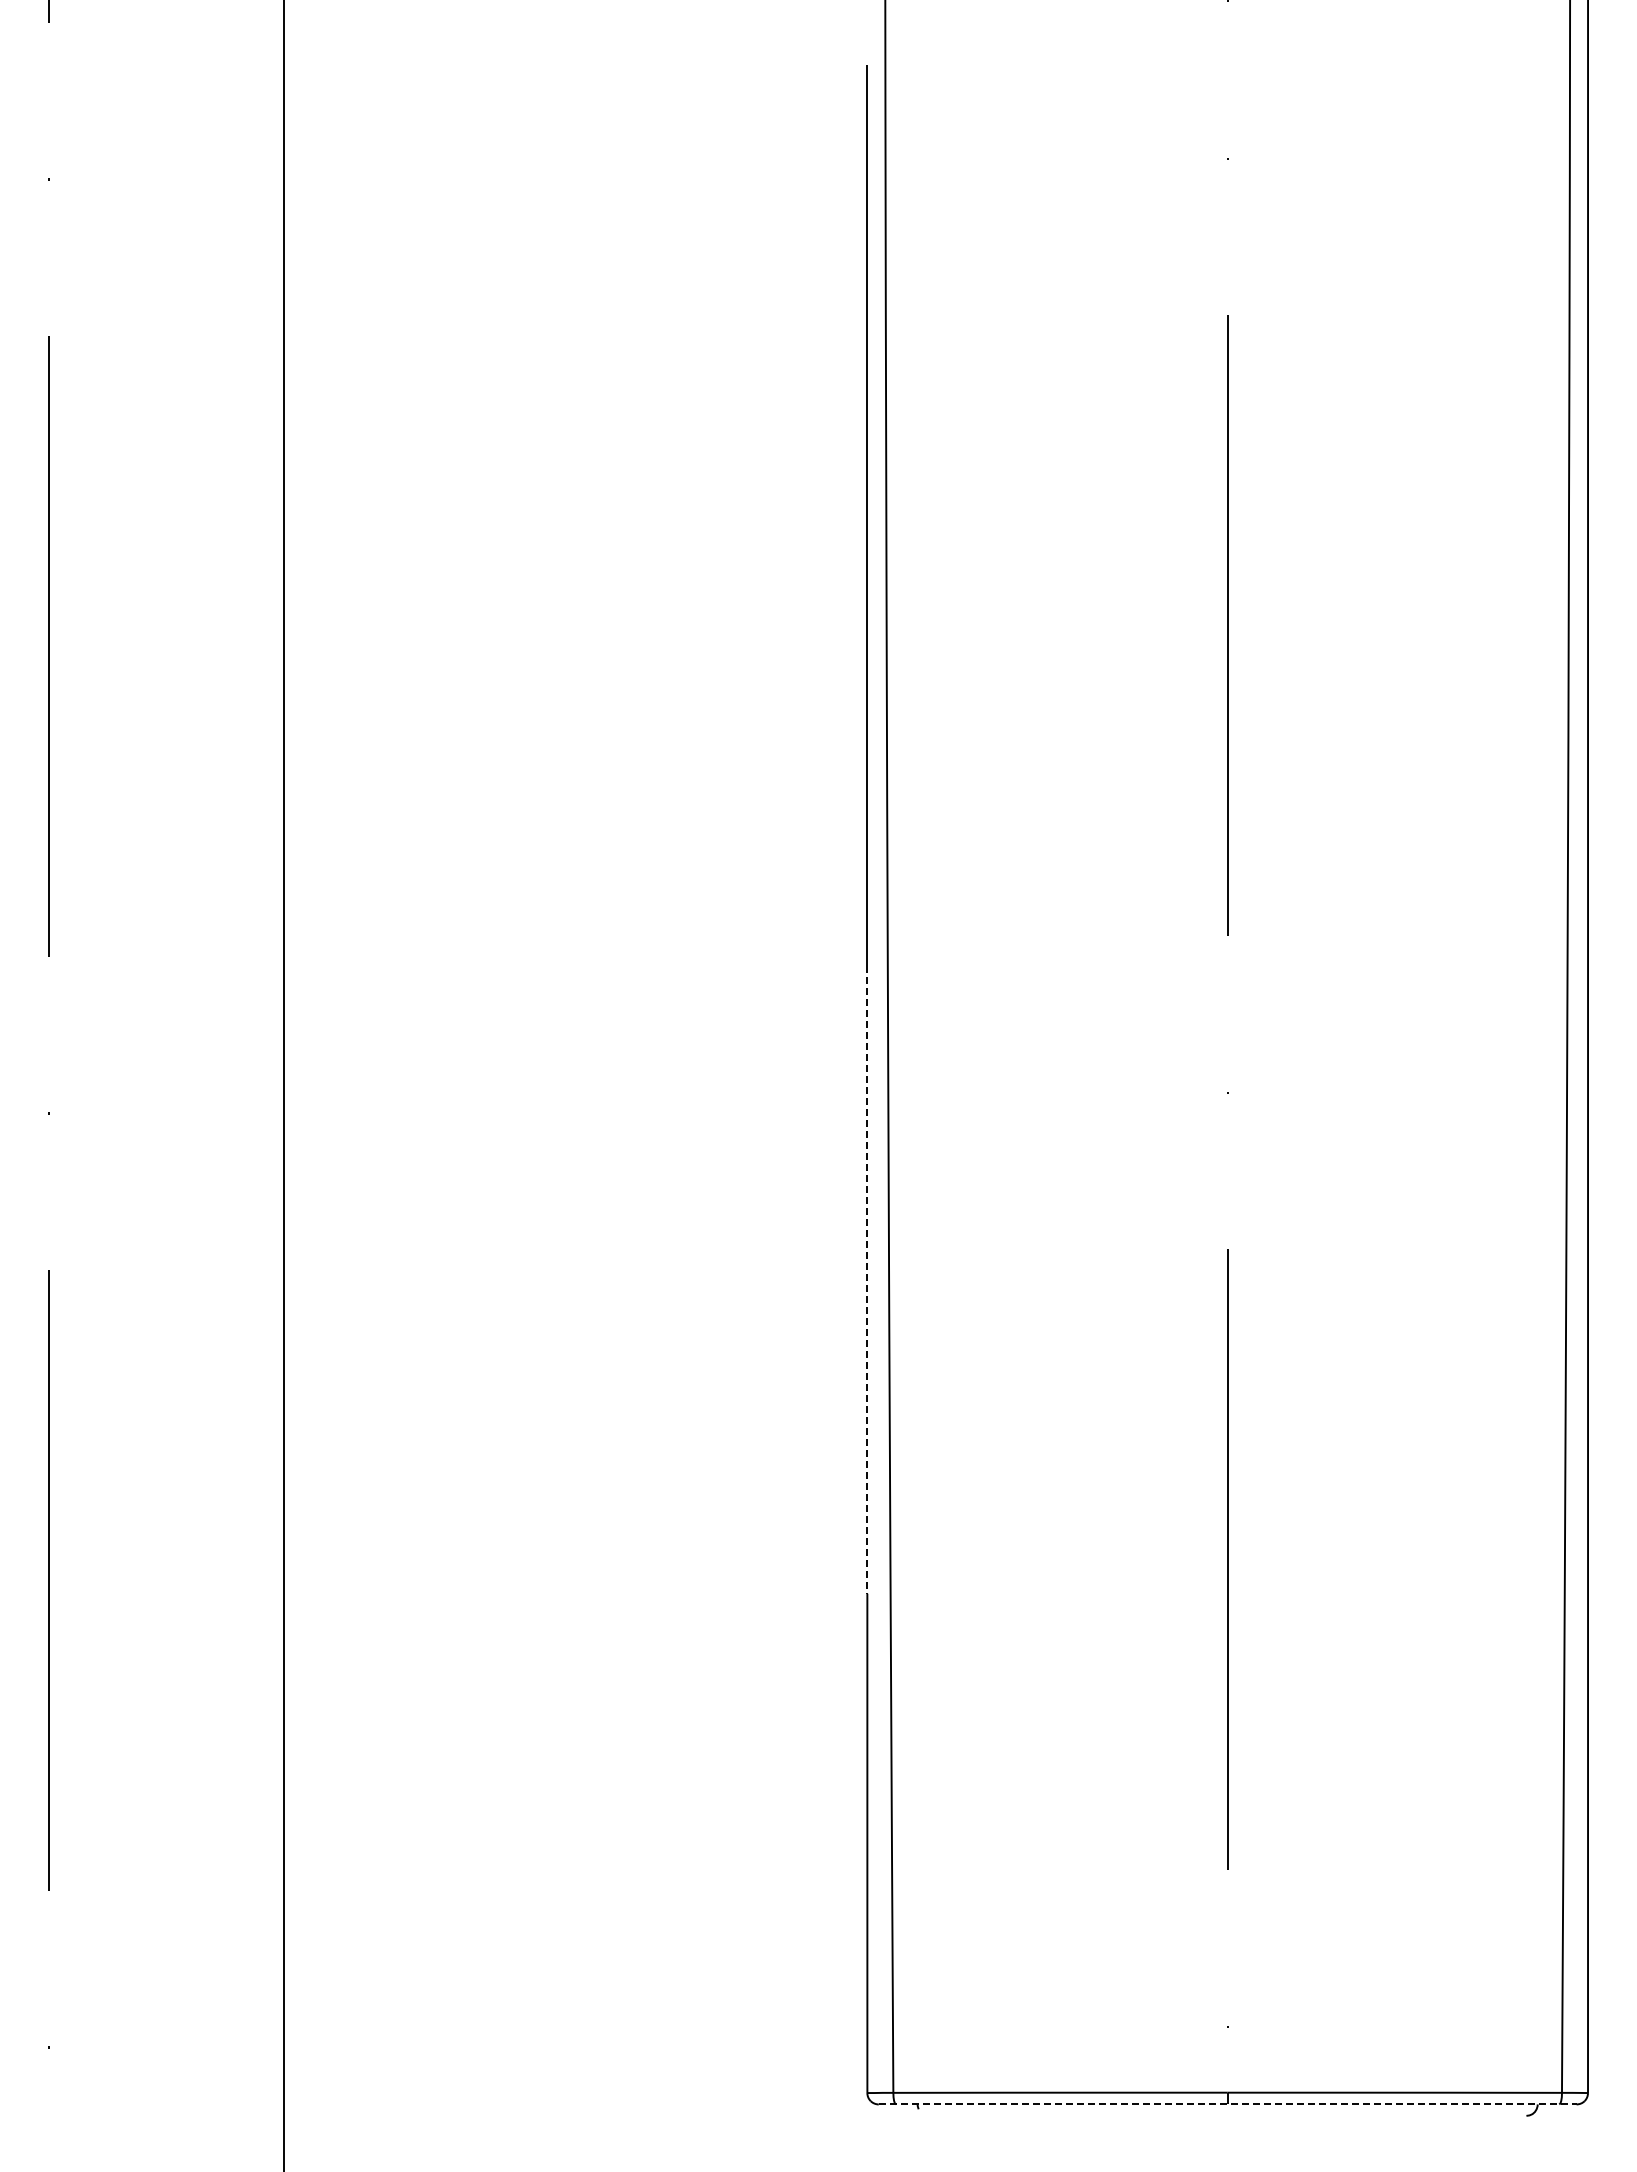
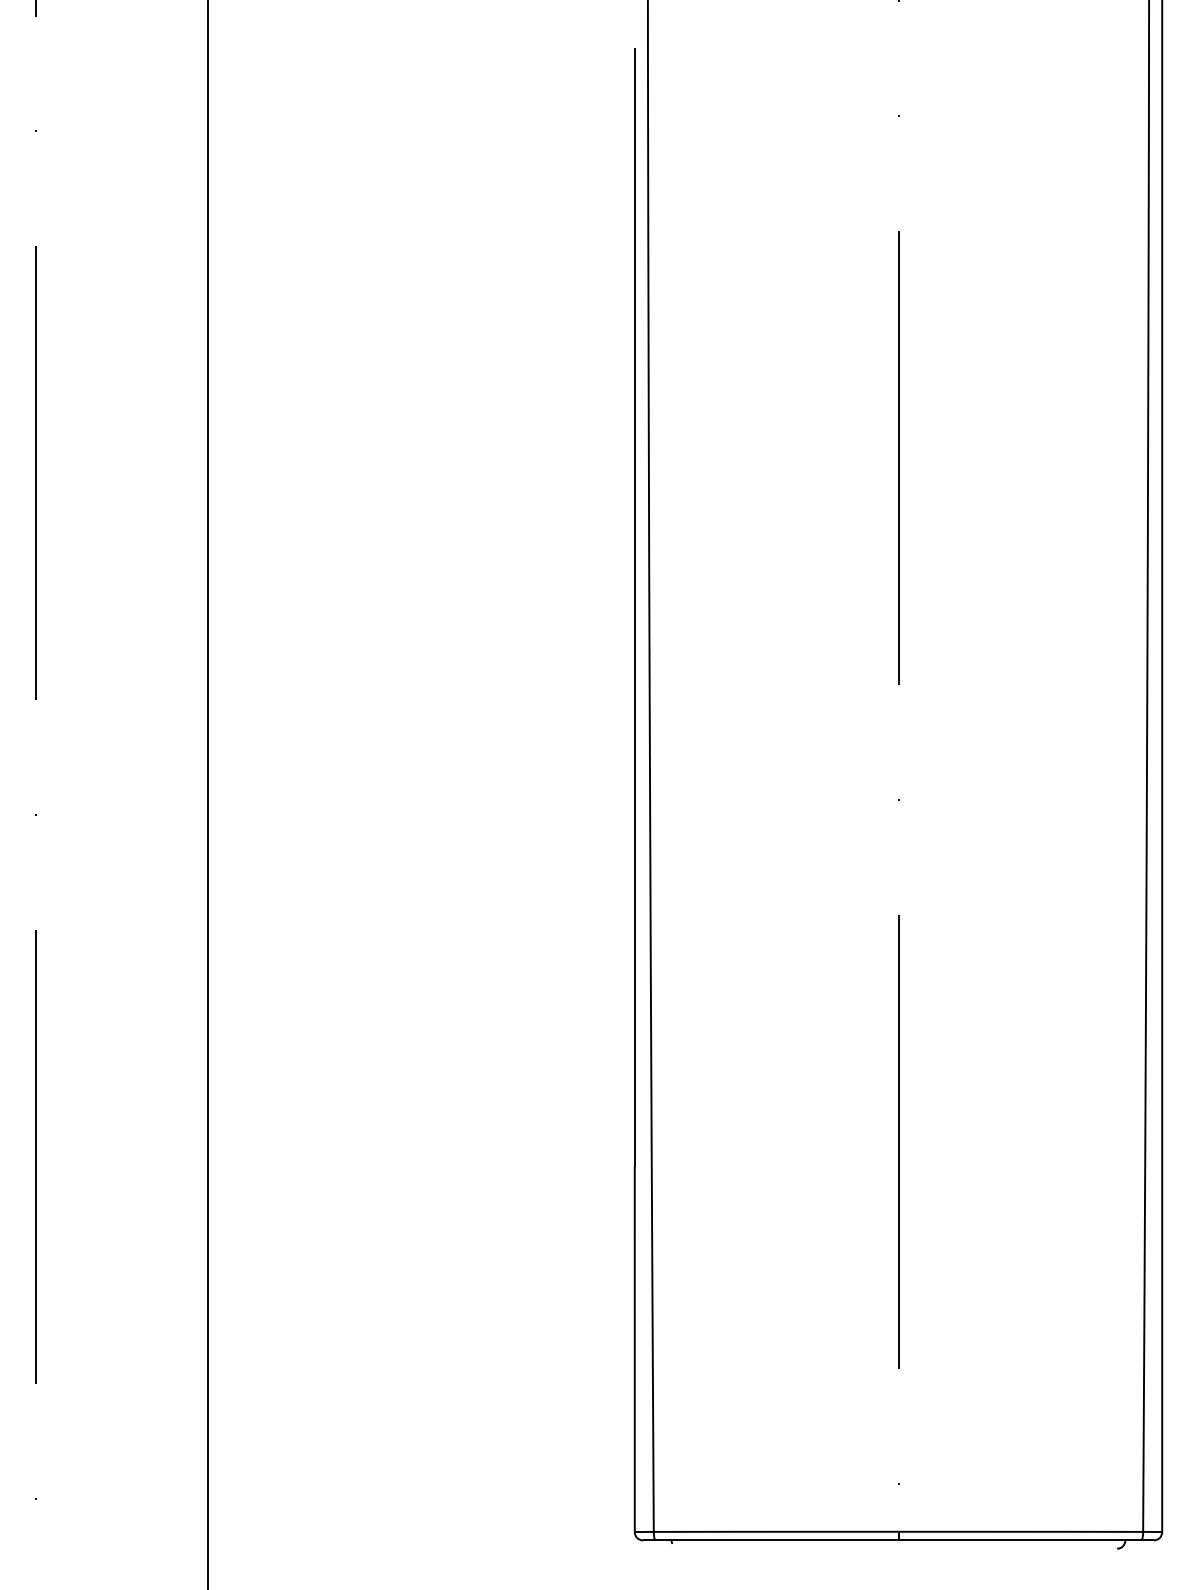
line: (867, 1279) -> (634, 936), dashed -> solid
line: (1227, 2104) -> (898, 1540), dashed -> solid

